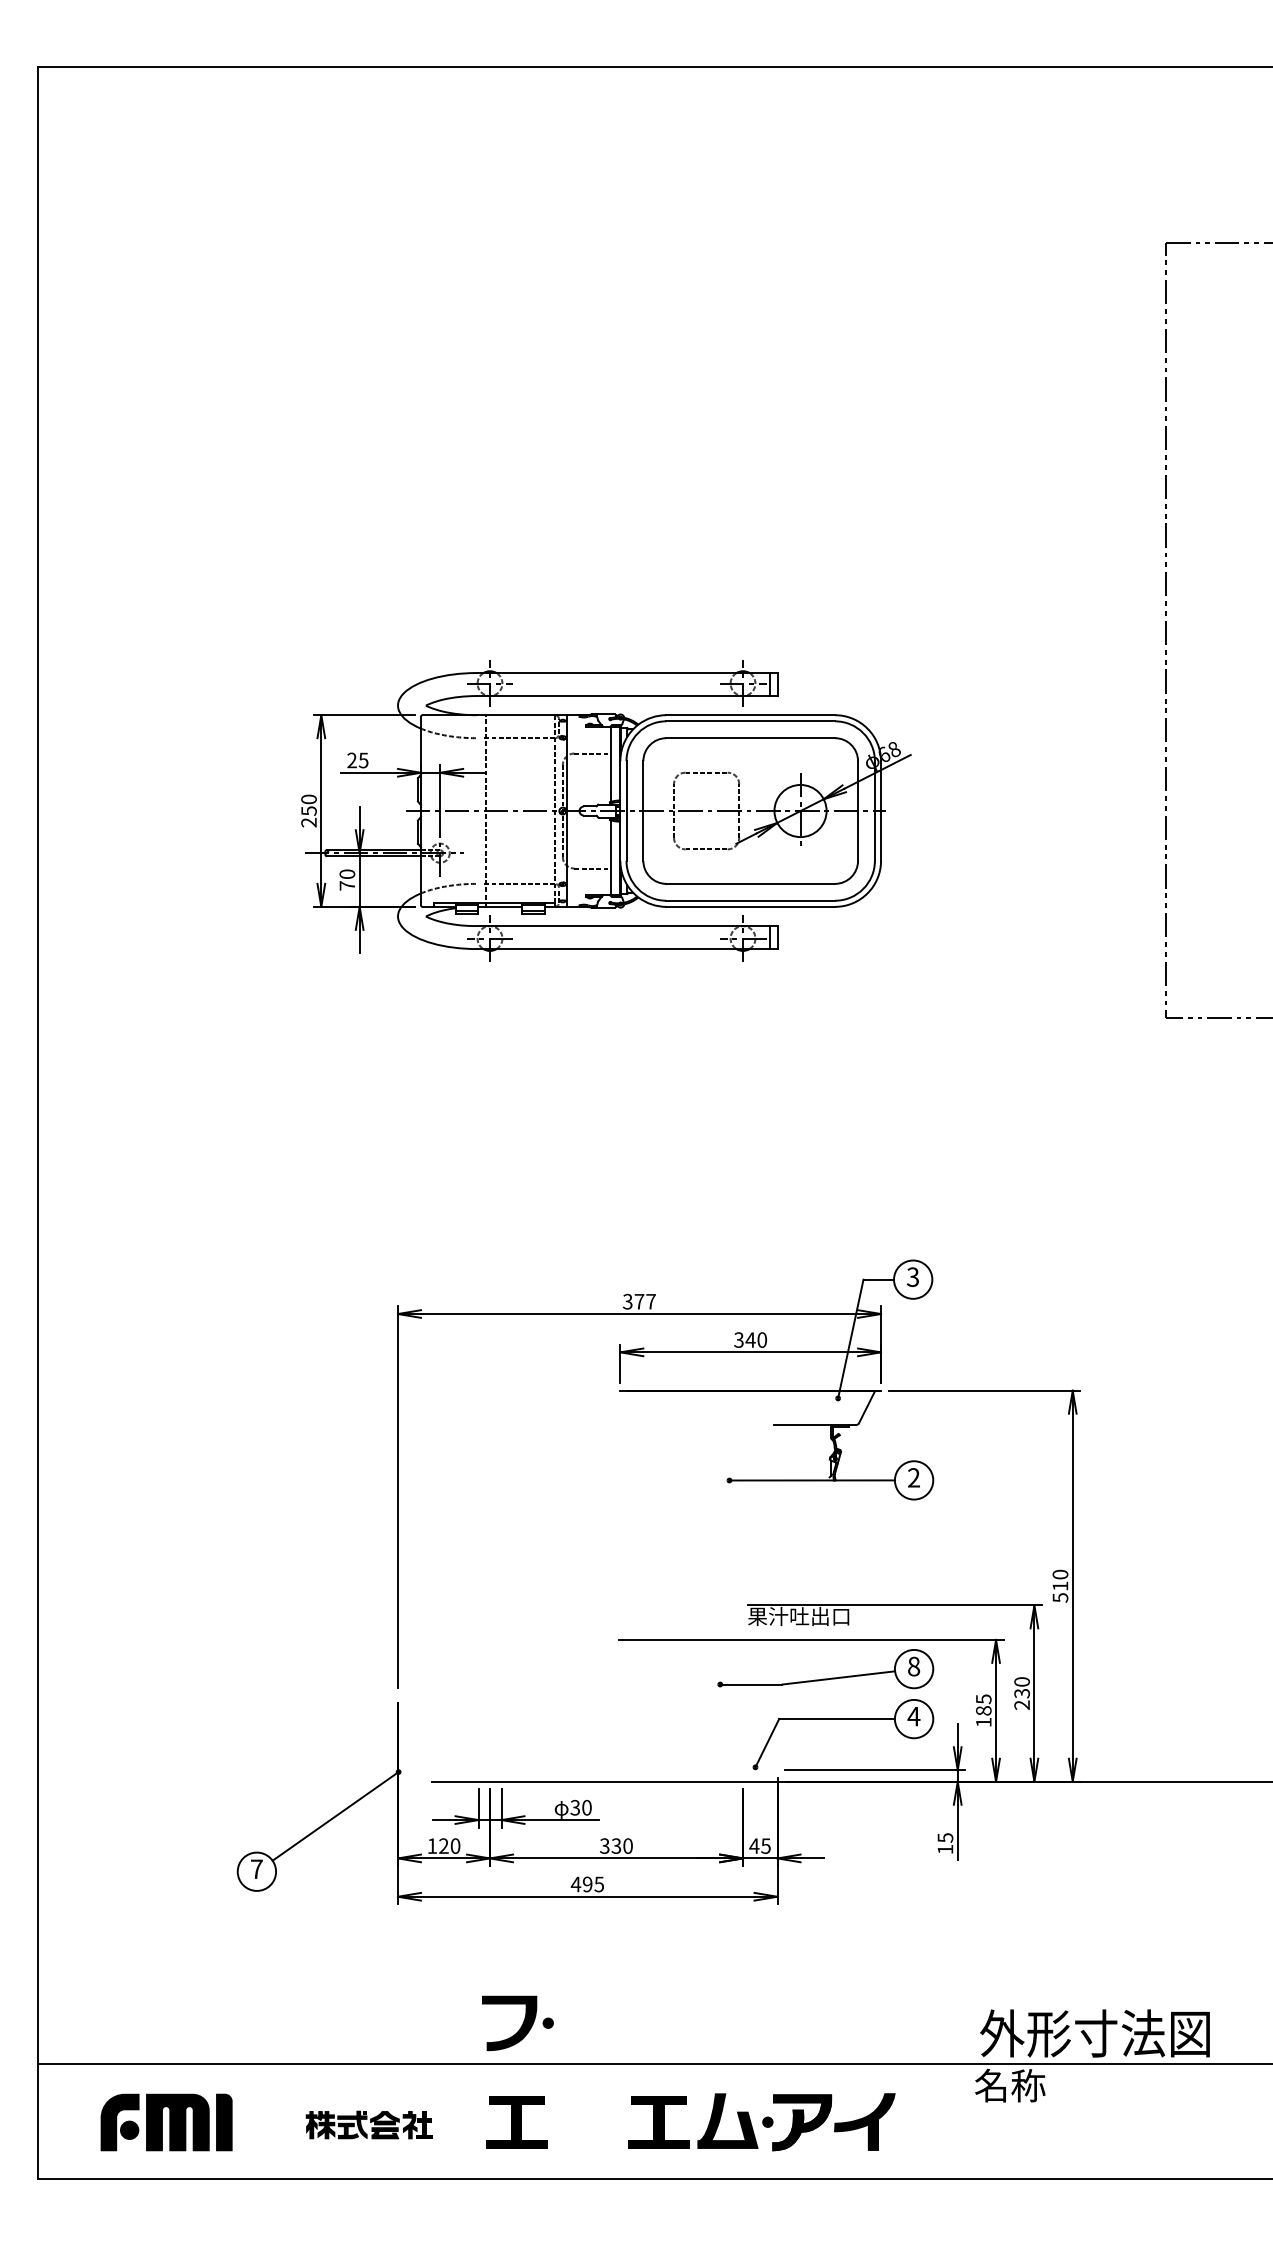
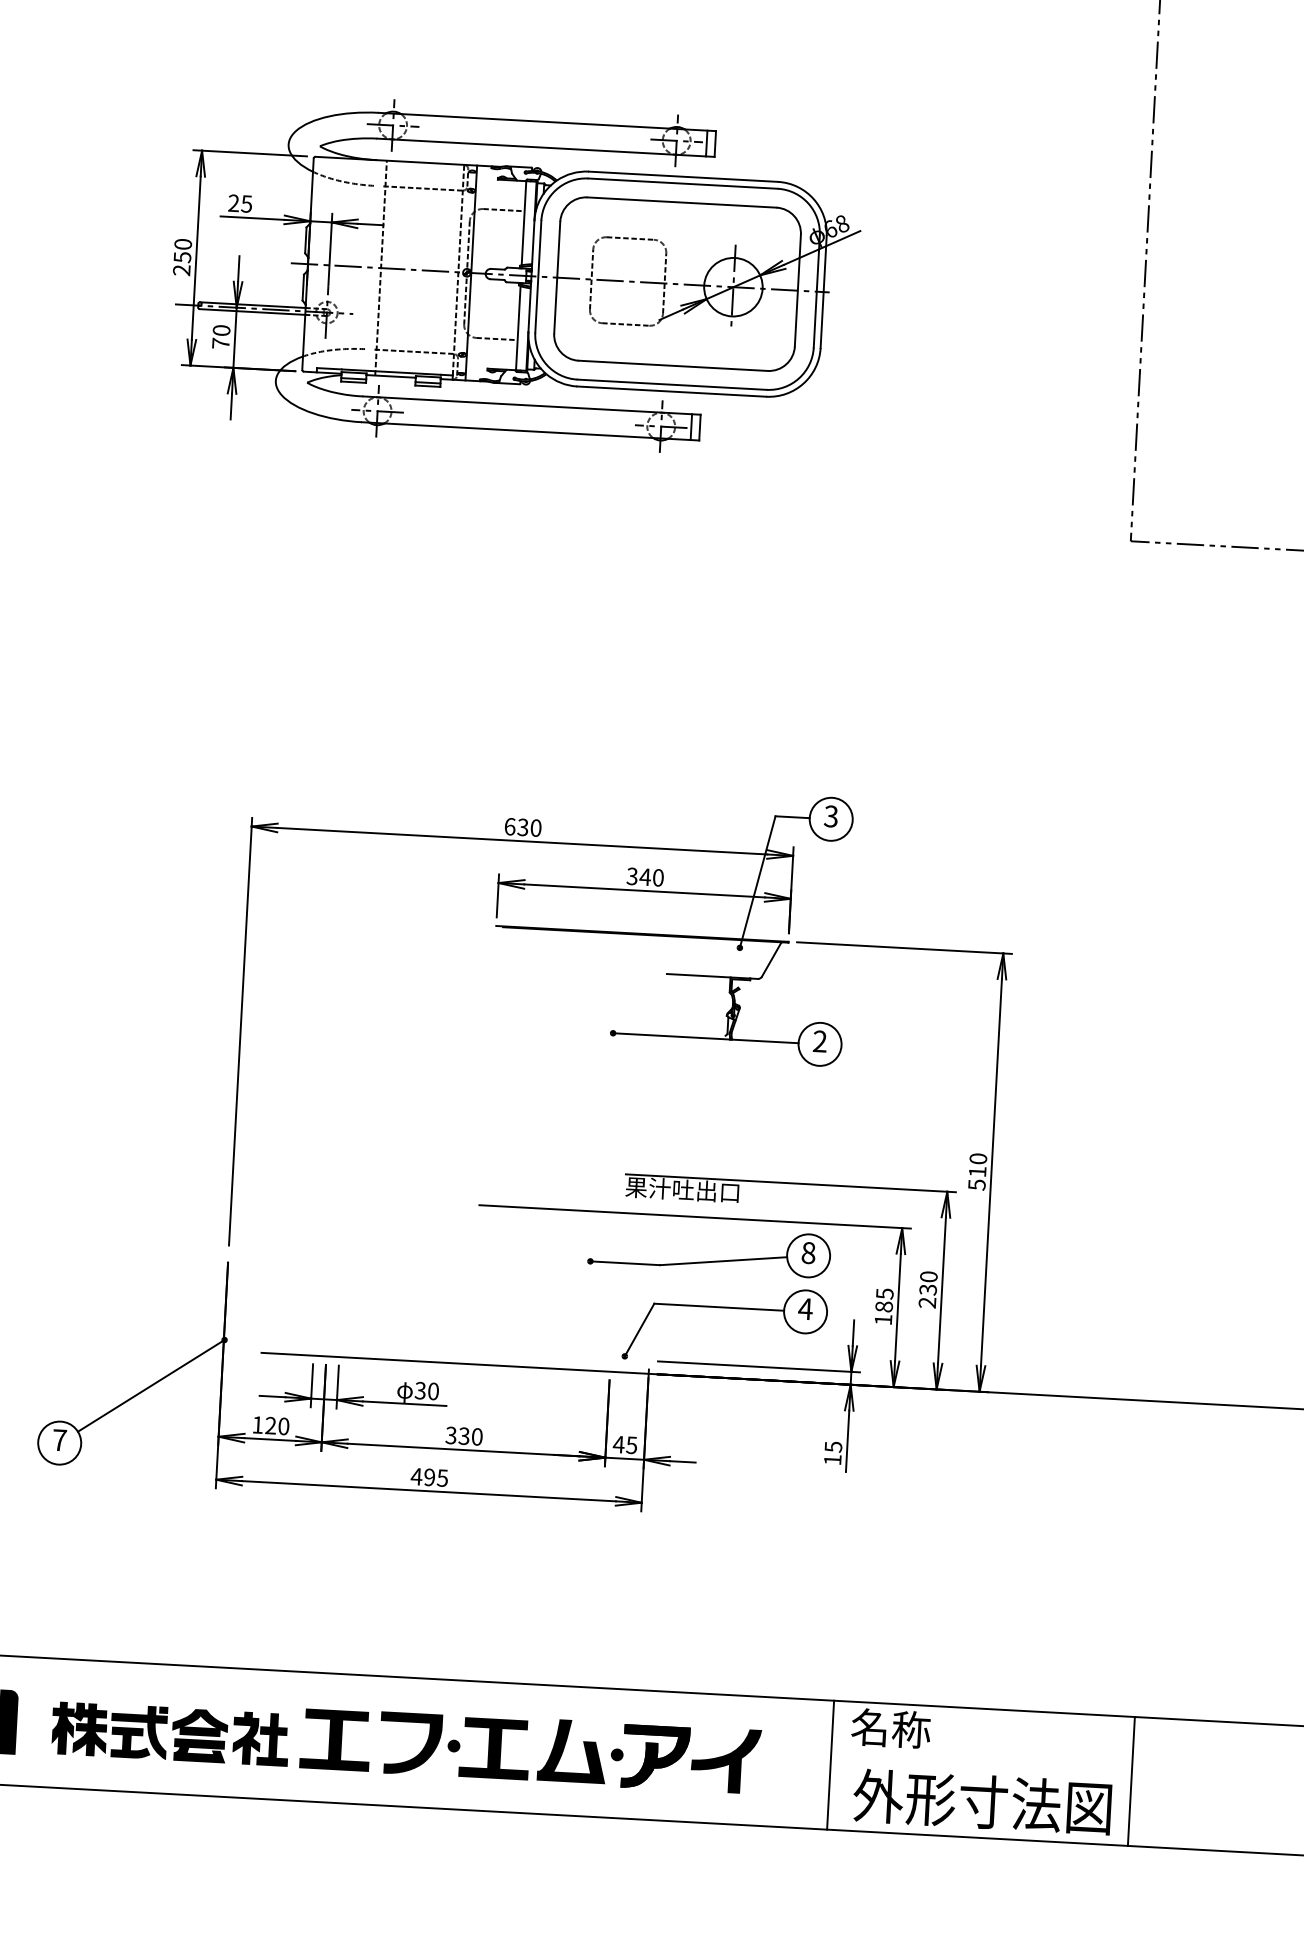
text: (639, 1301) -> (523, 827), 377 -> 630
part: (517, 2023) -> (419, 1744), moved
text: (1094, 2033) -> (981, 1801), moved
line: (958, 2120) -> (830, 1764), added
line: (1226, 2120) -> (1131, 1780), added
part: (368, 2124) -> (169, 1733), size x1.67

